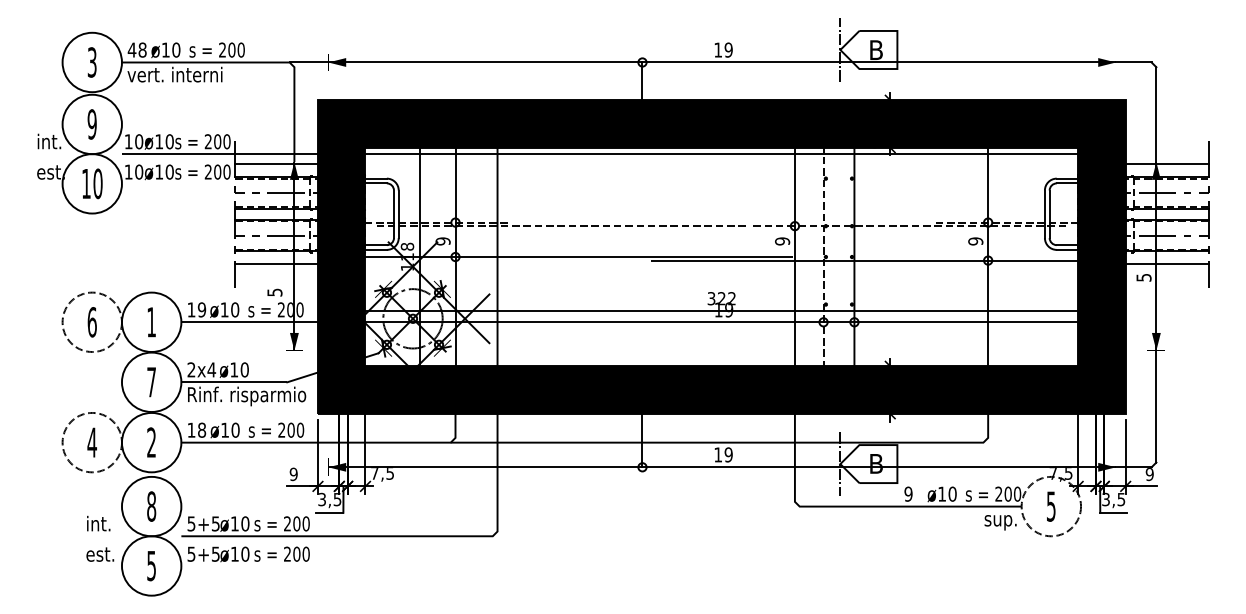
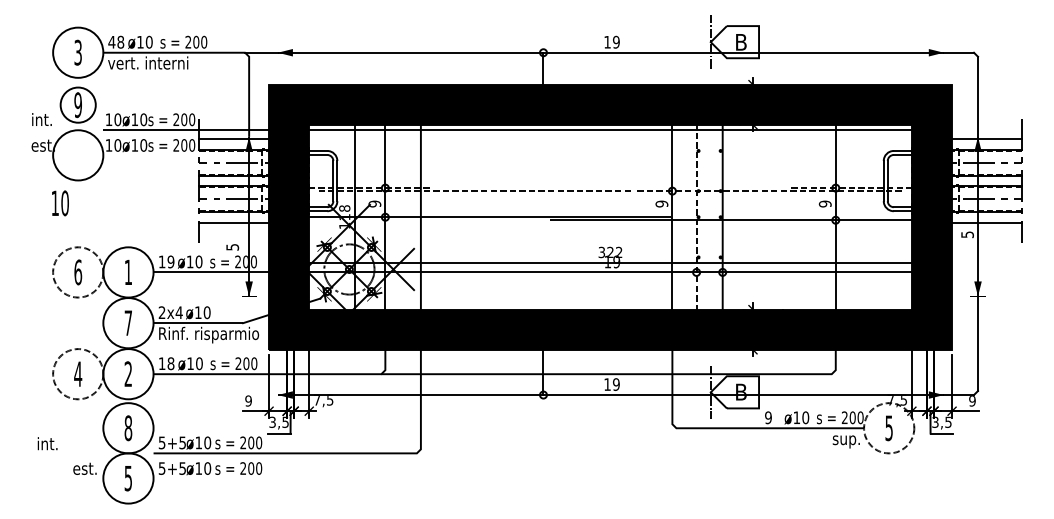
circle: (92, 124) -> (78, 105), size x0.7
text: (92, 184) -> (60, 203), moved
text: (98, 523) -> (47, 443), moved

